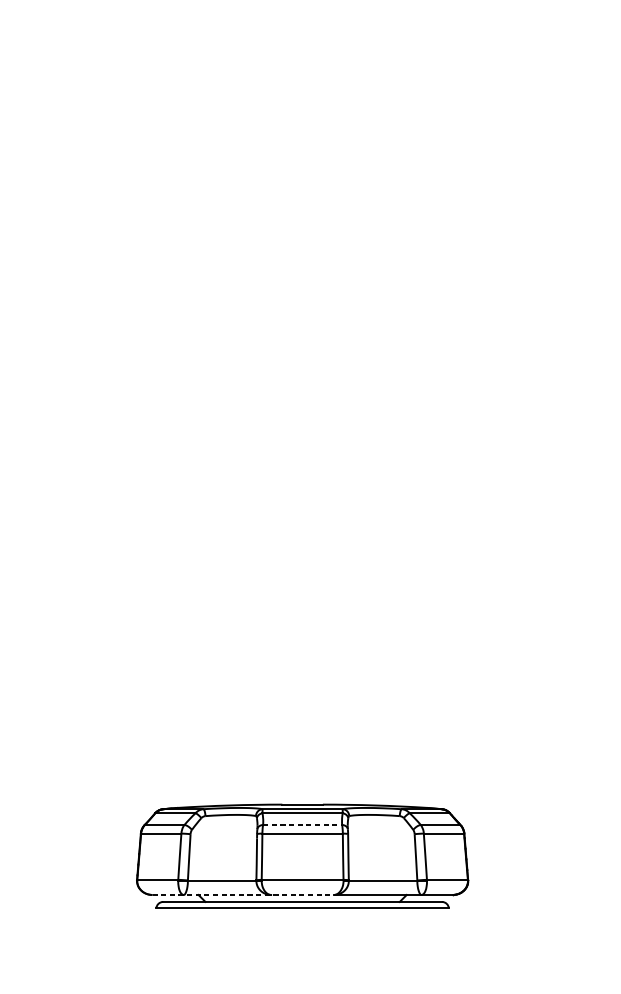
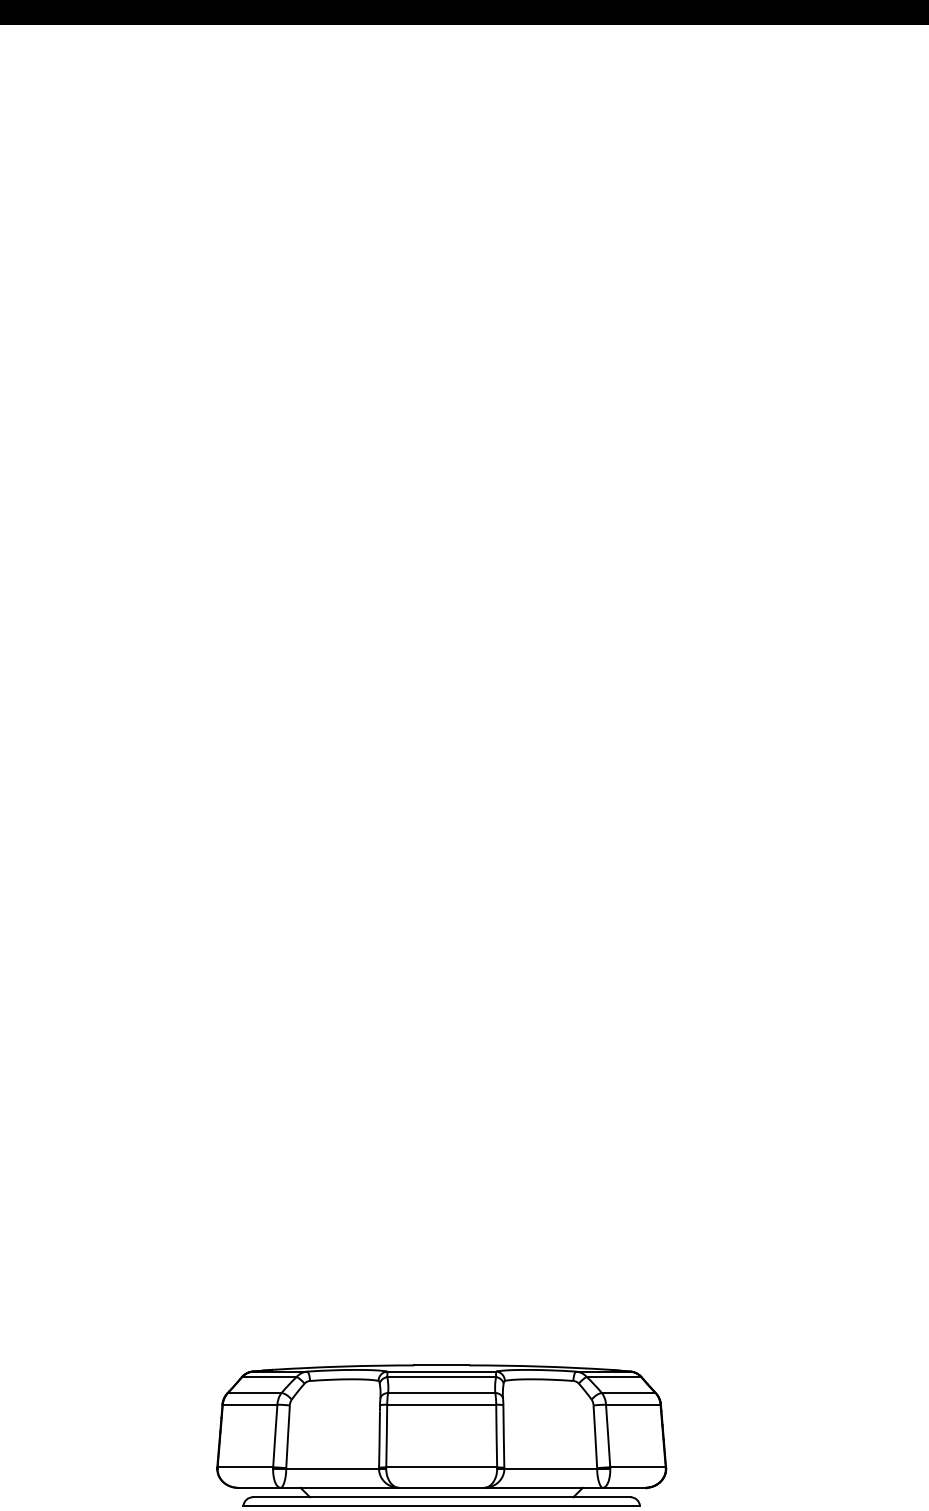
line: (302, 824) -> (441, 1392), dashed -> solid
line: (243, 894) -> (361, 1487), dashed -> solid

